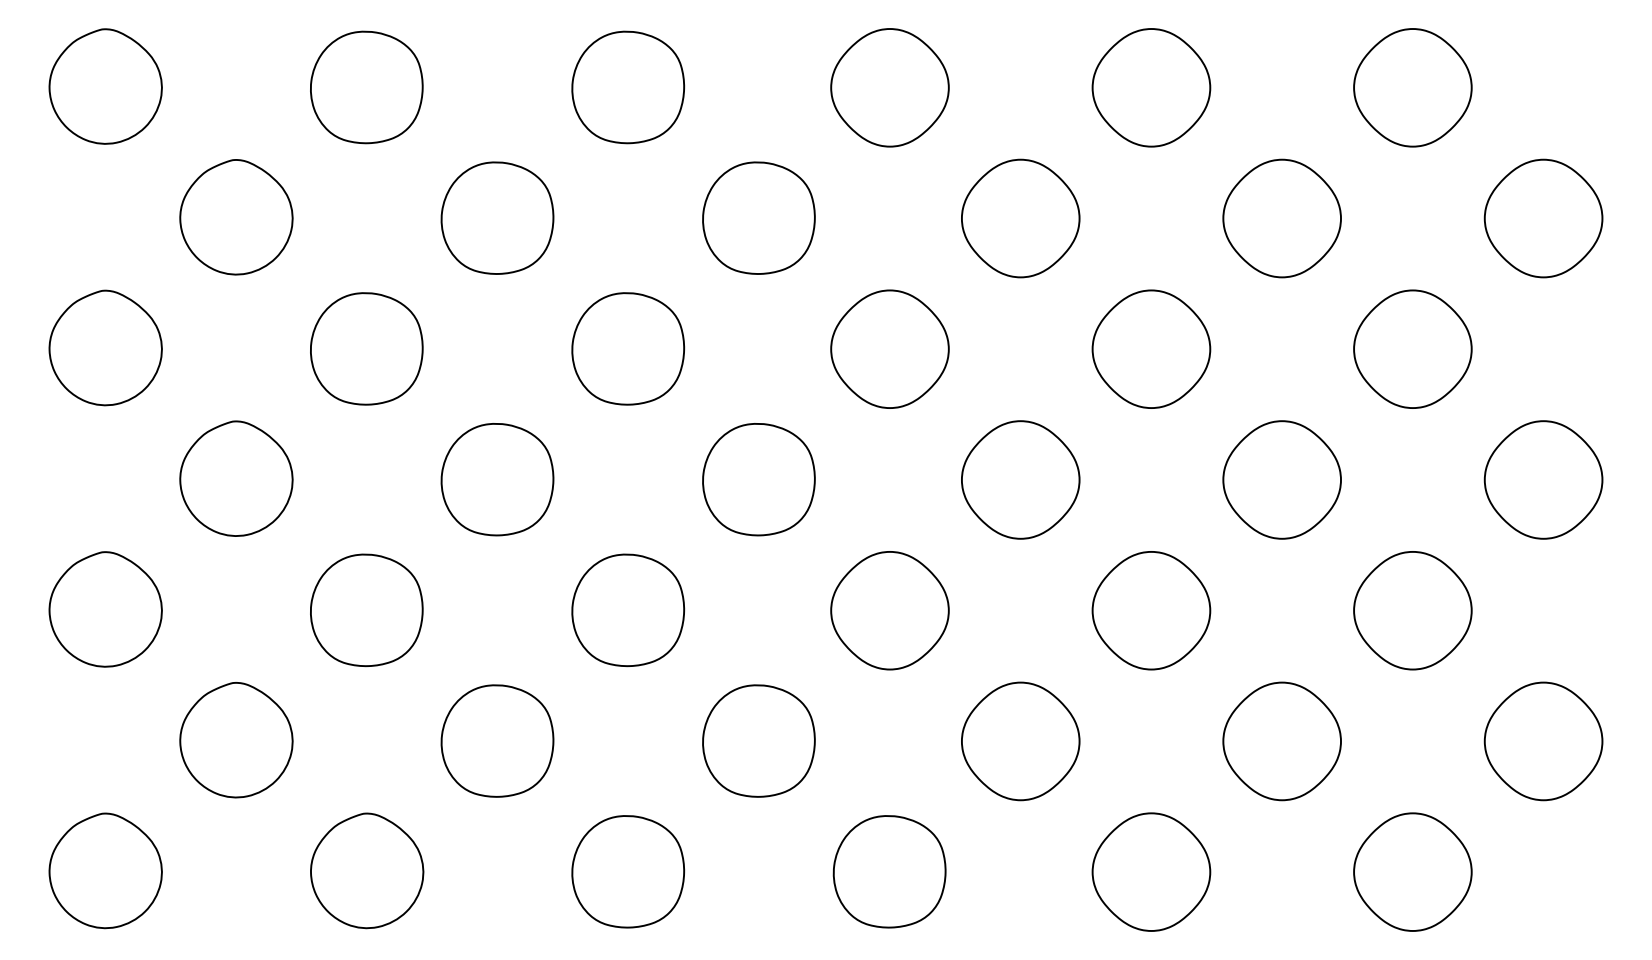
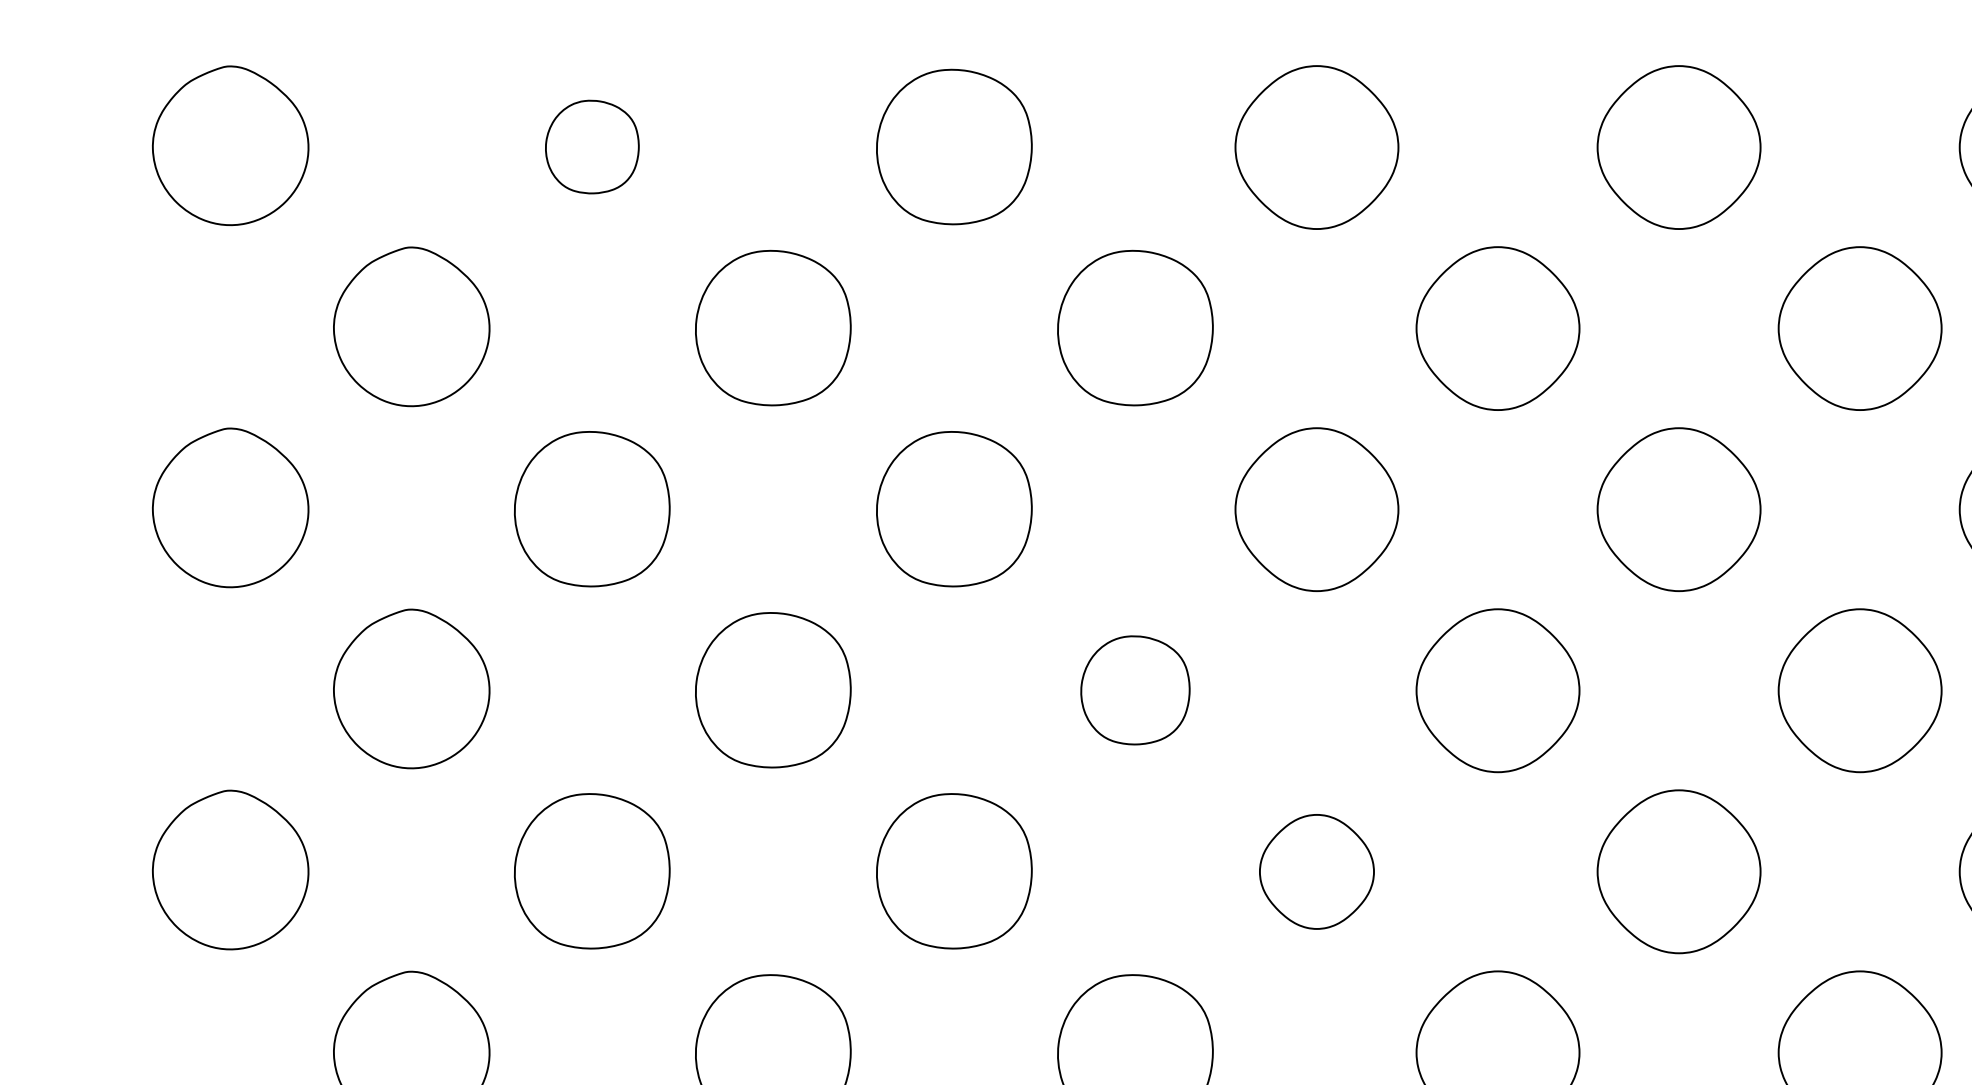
part: (366, 87) -> (591, 147), size x0.6
part: (758, 479) -> (1134, 690), size x0.7
part: (889, 610) -> (1316, 871), size x0.7

